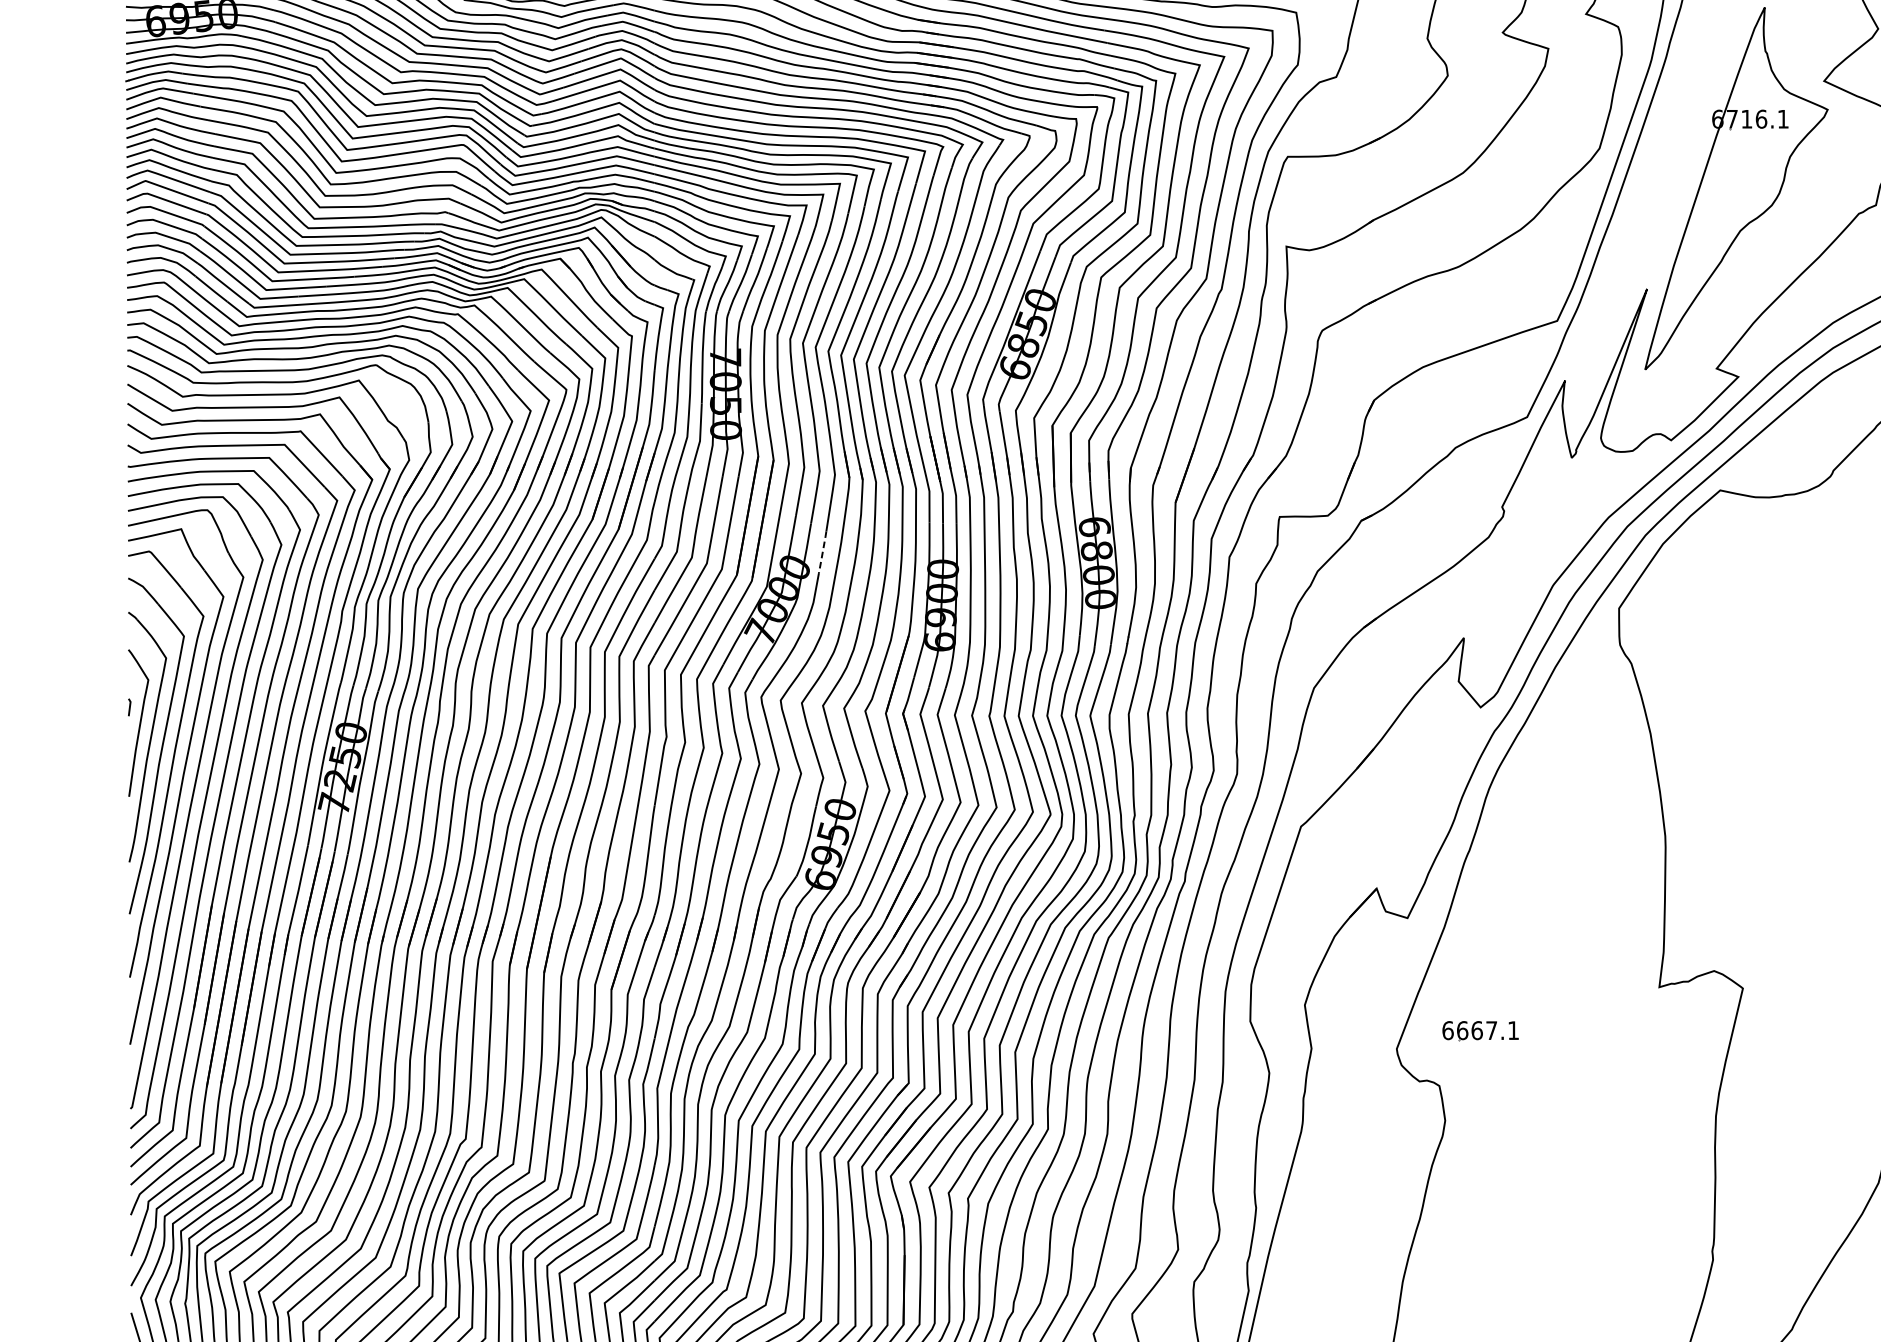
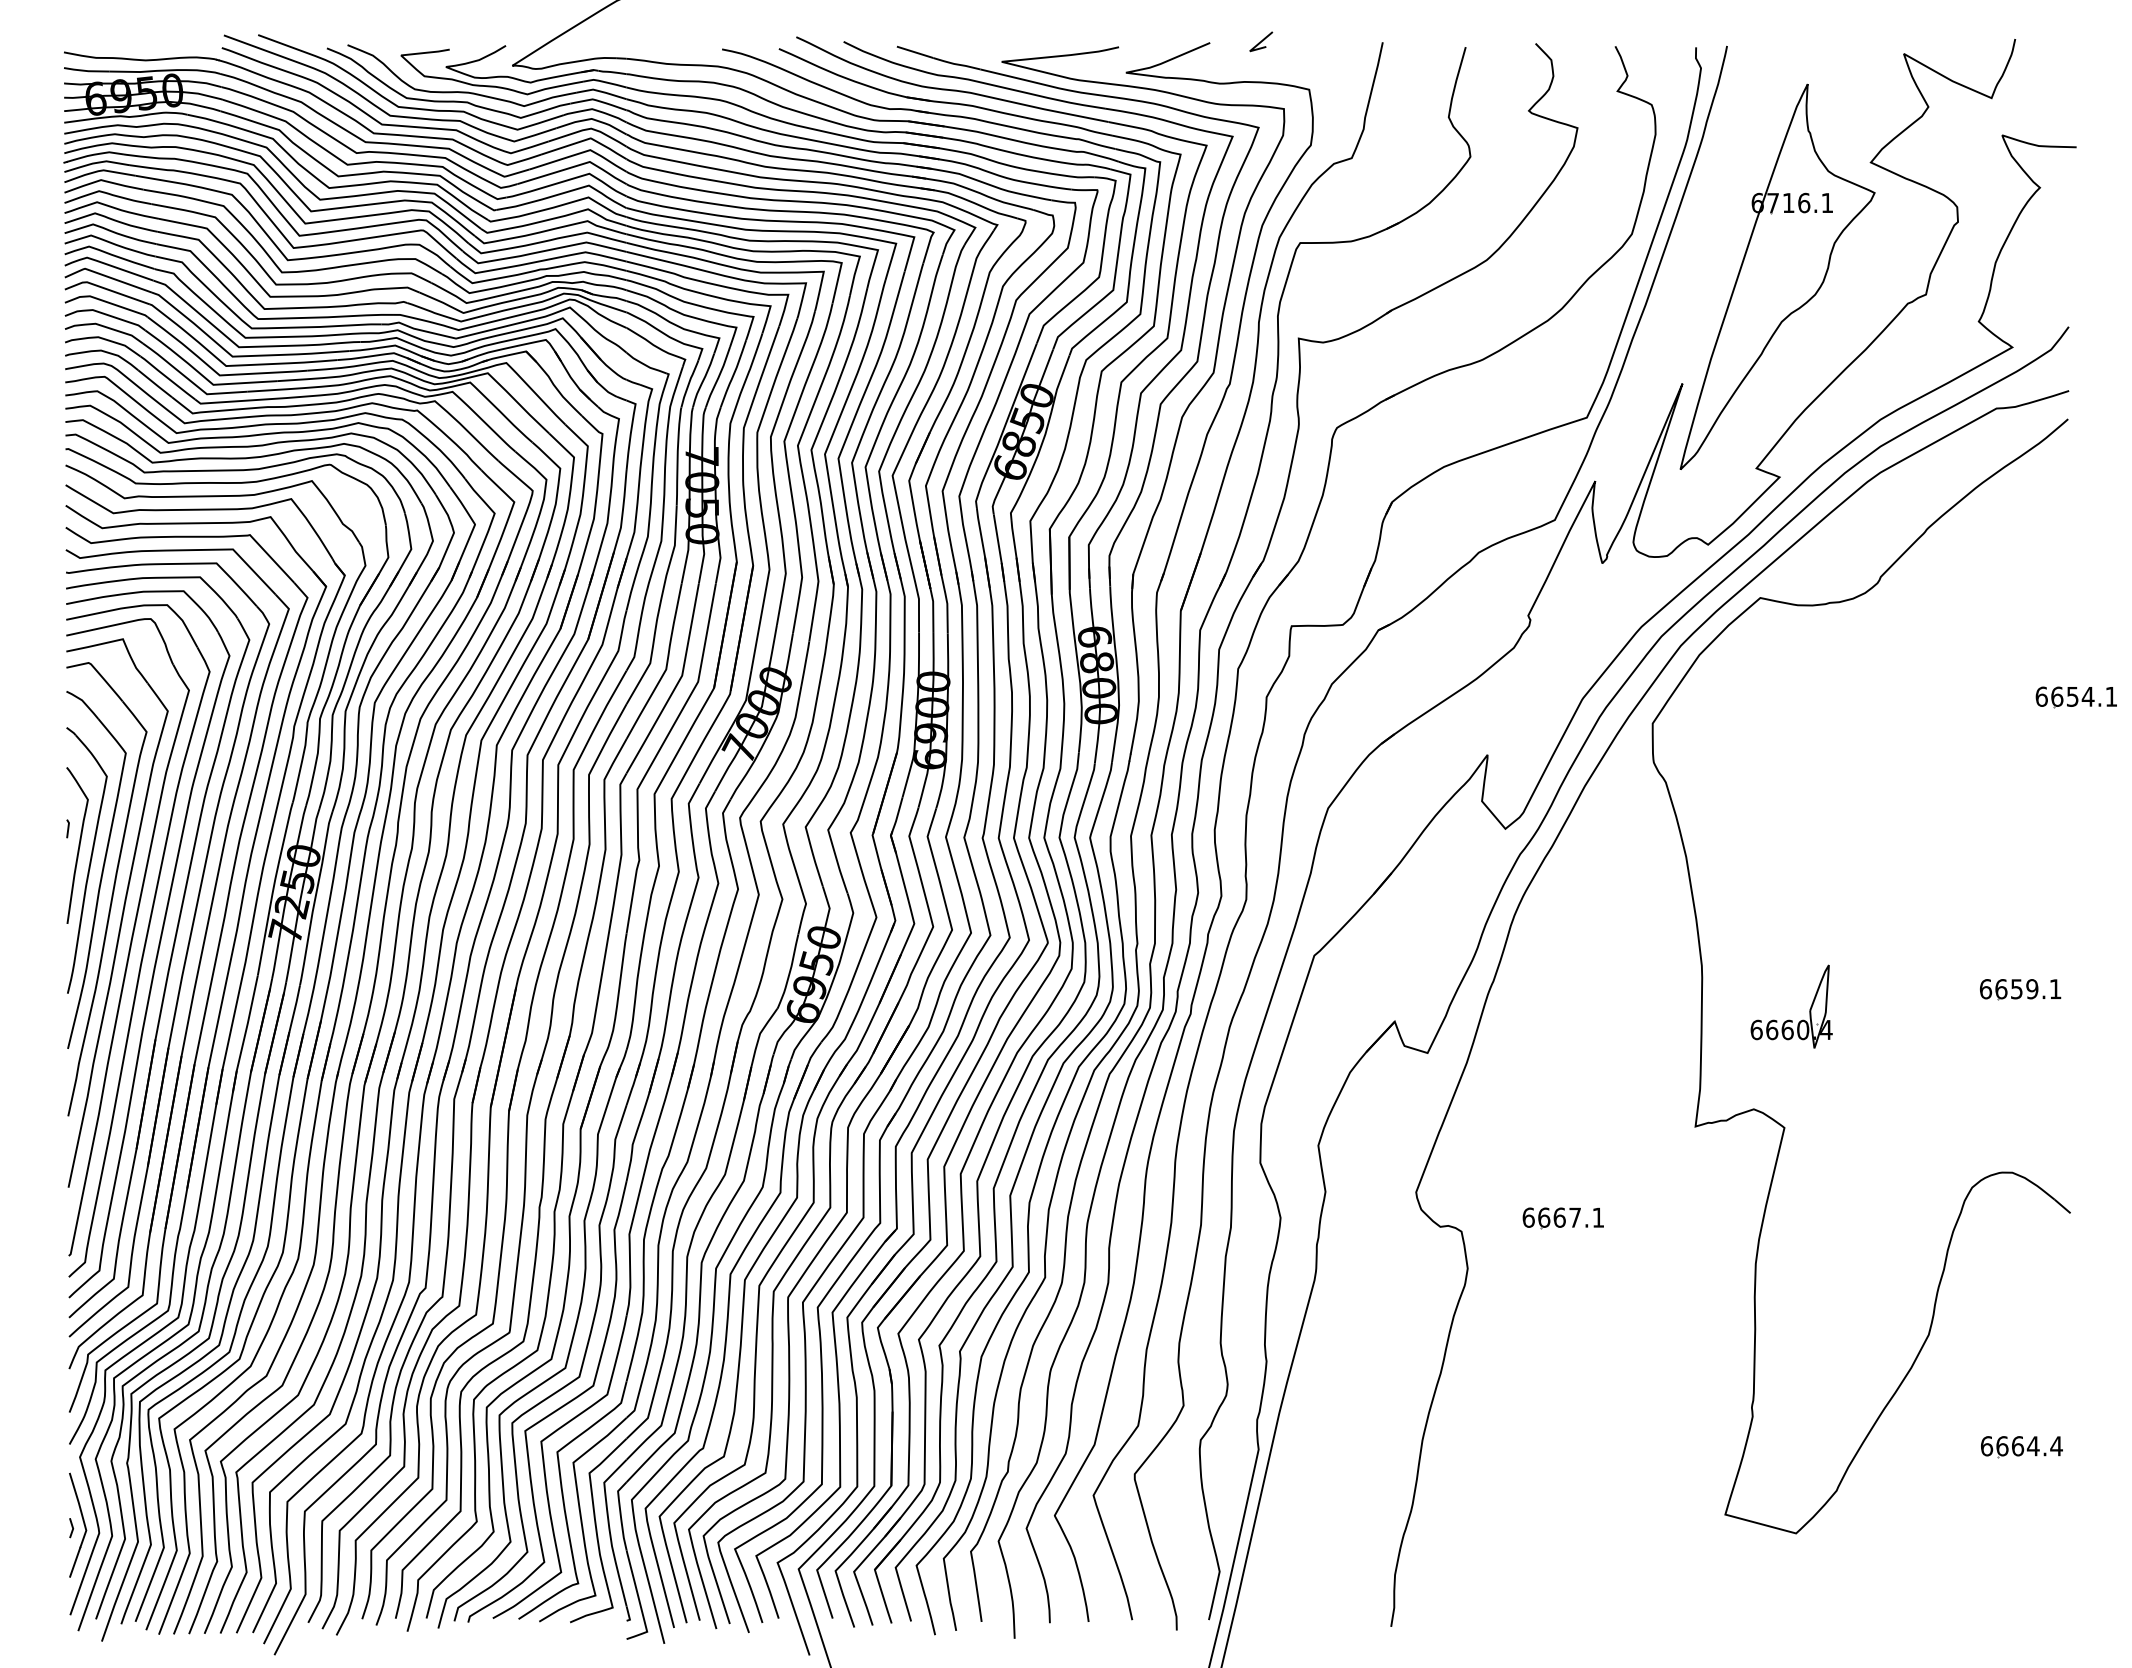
line: (822, 552) -> (805, 664), dashed -> solid
part: (1747, 886) -> (1789, 1019), added
part: (1479, 1031) -> (1562, 1218), moved

